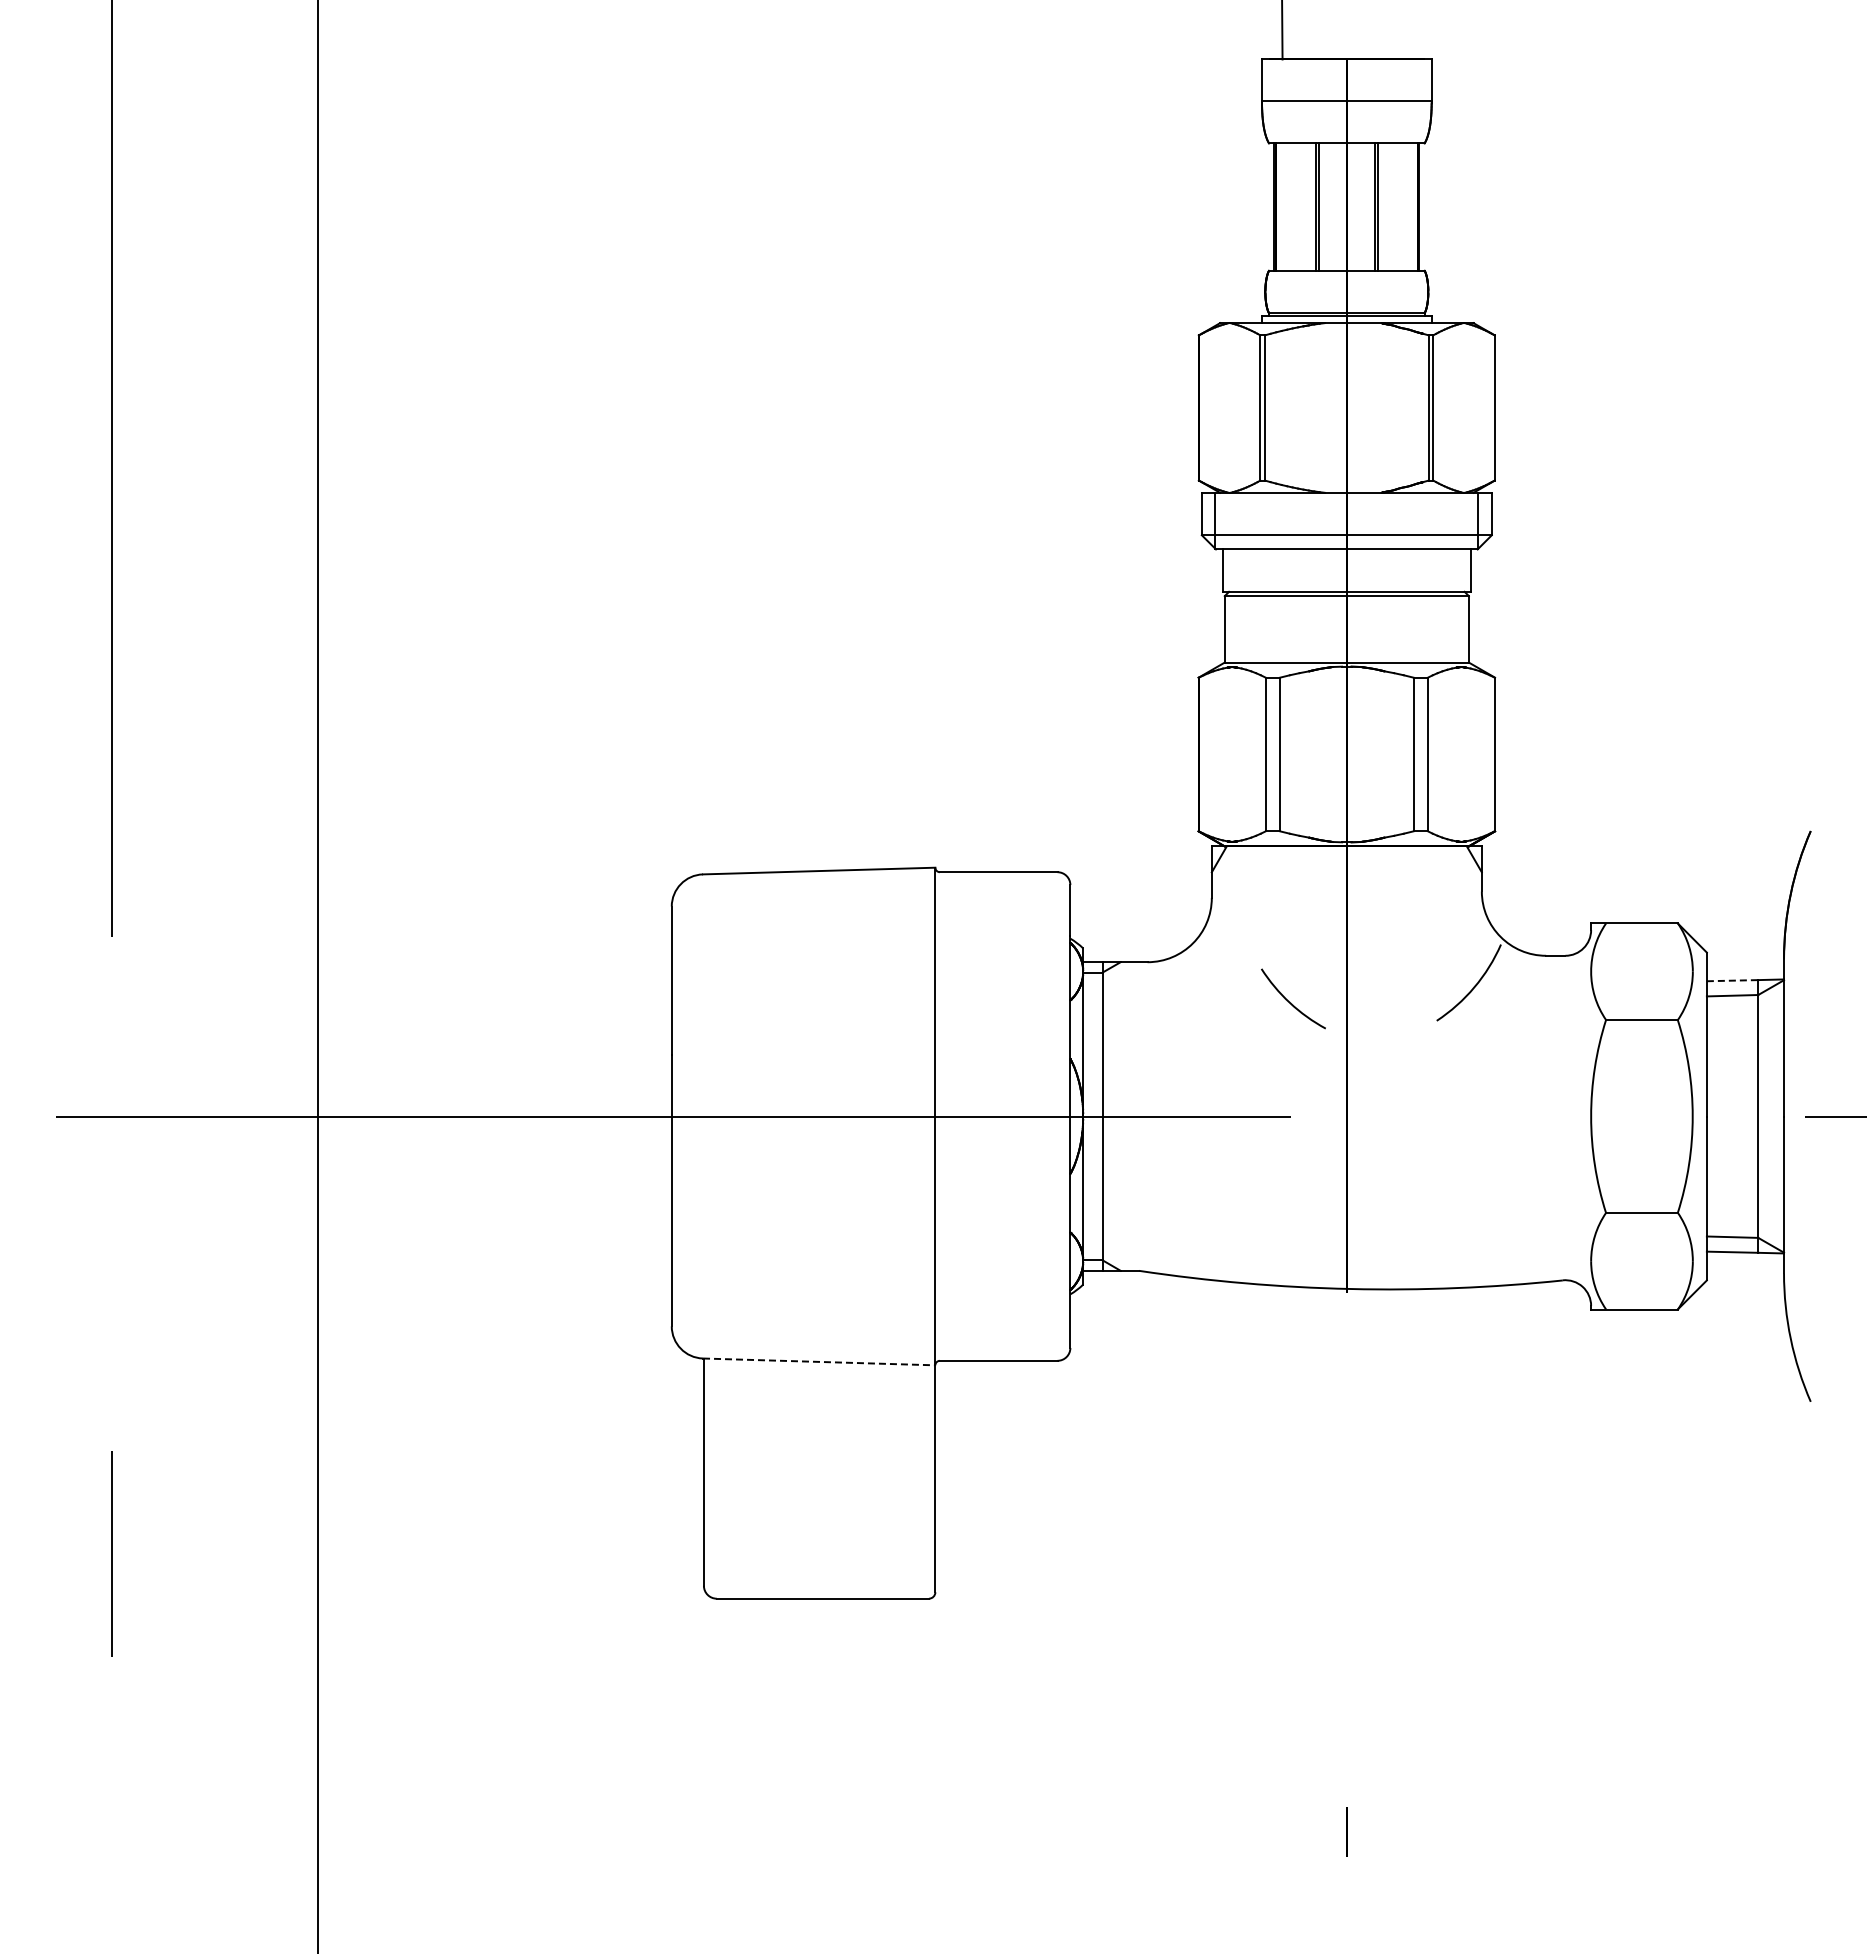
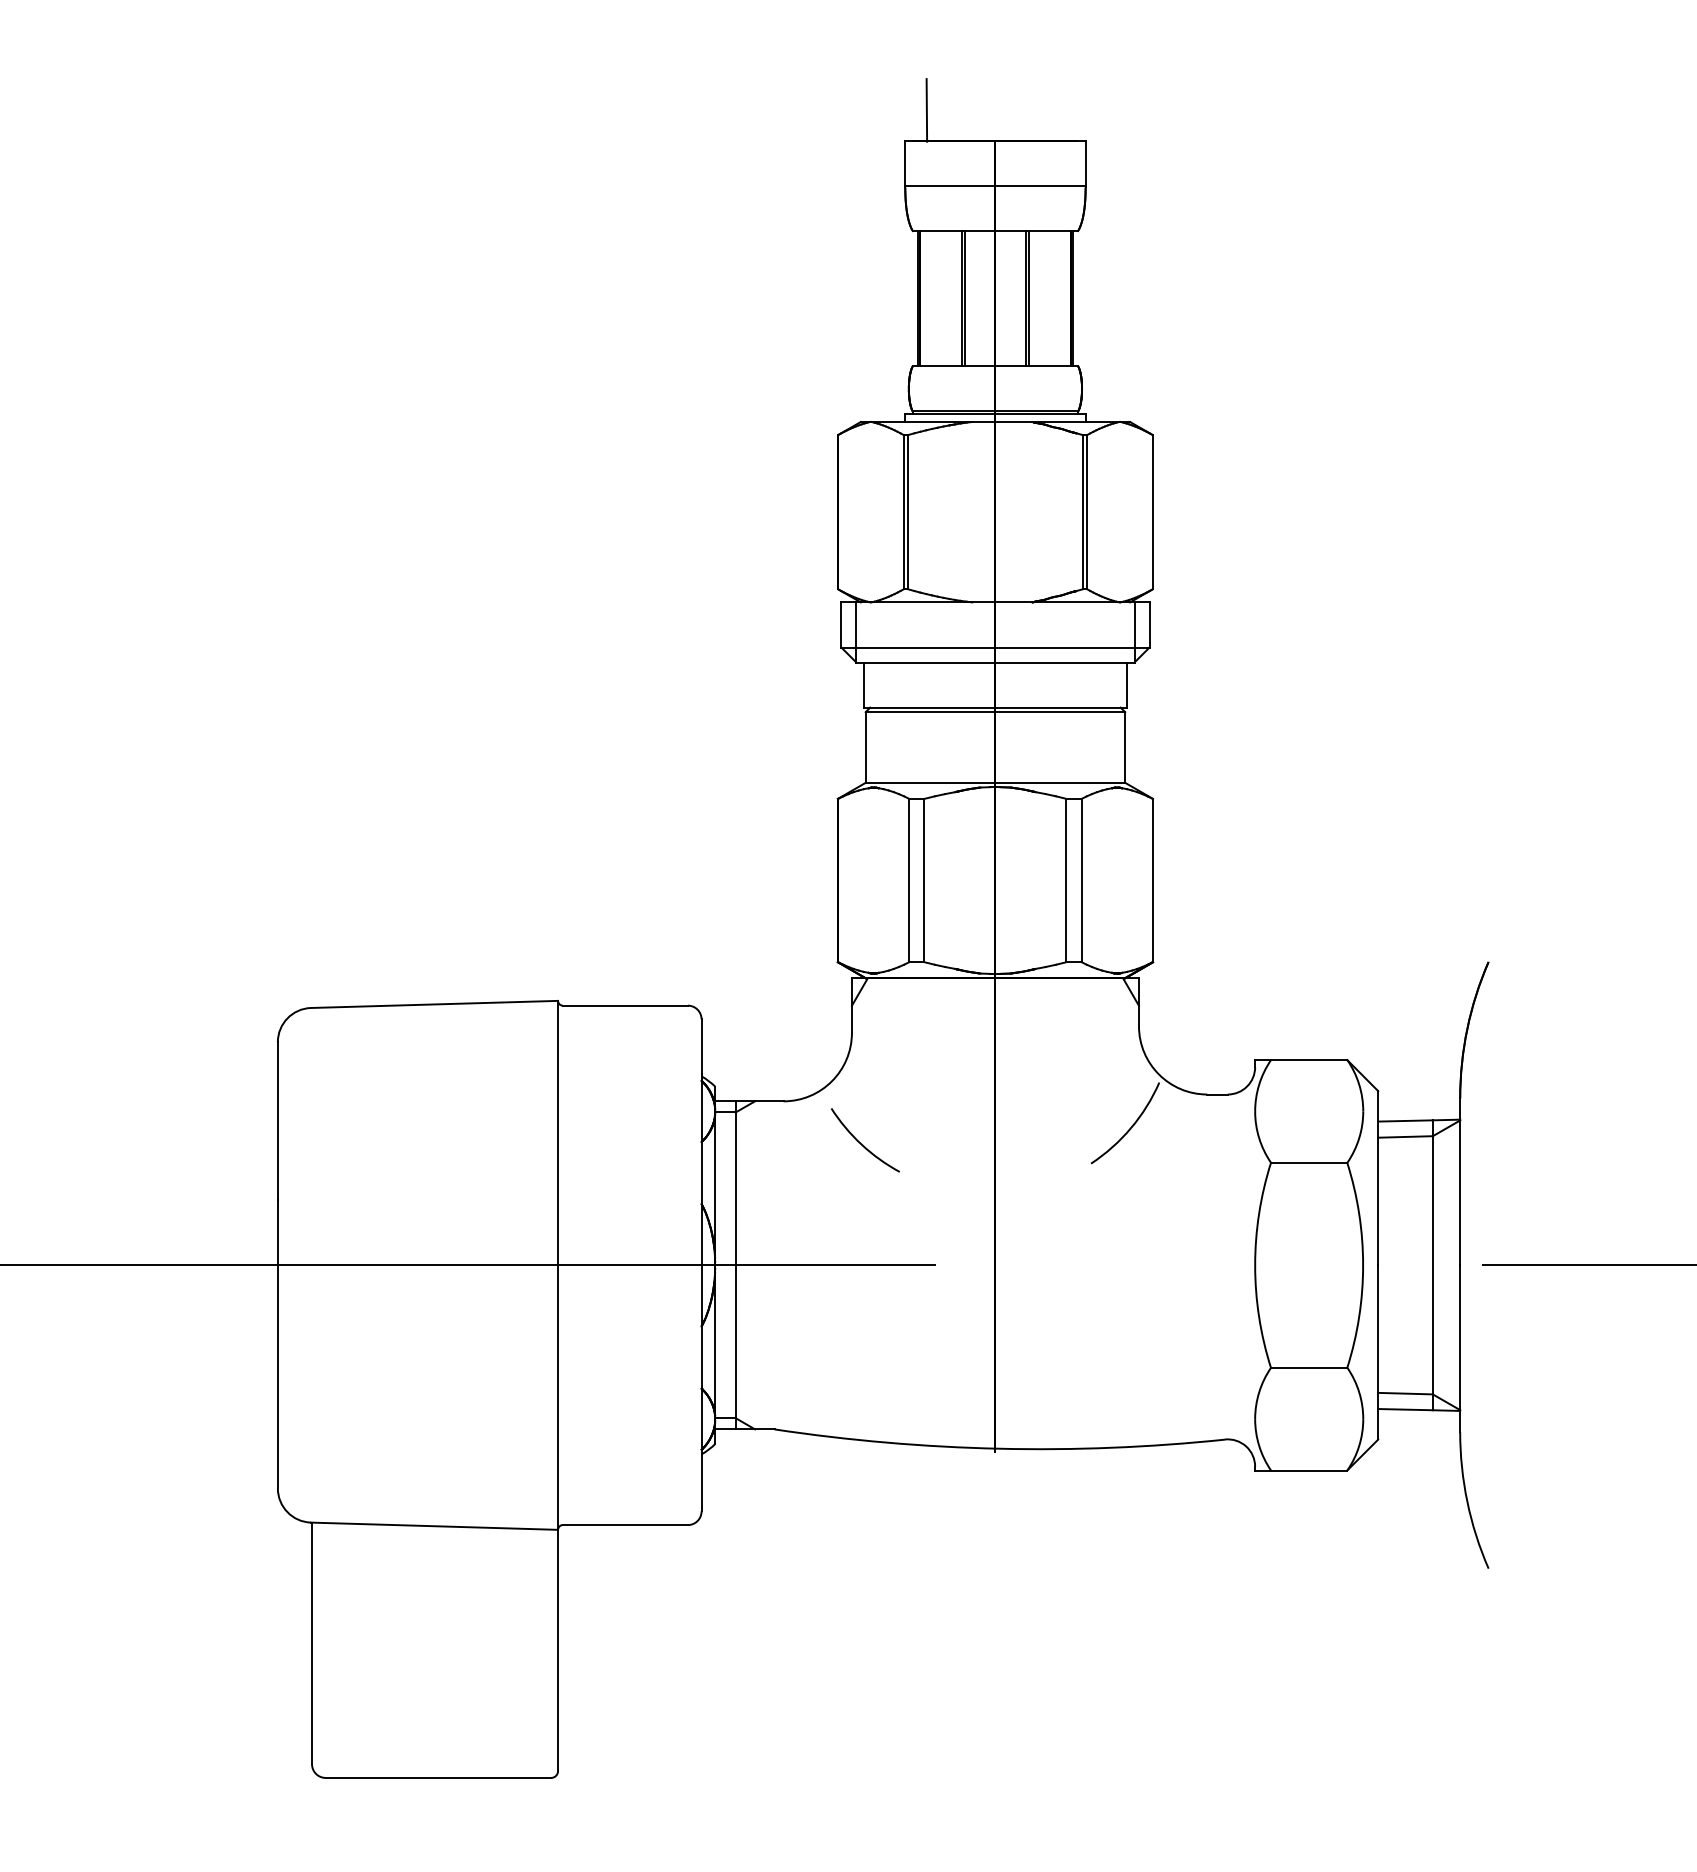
line: (1732, 980) -> (1405, 1120), dashed -> solid
arc: (1291, 1002) -> (863, 1144), moved
line: (819, 1361) -> (434, 1525), dashed -> solid

